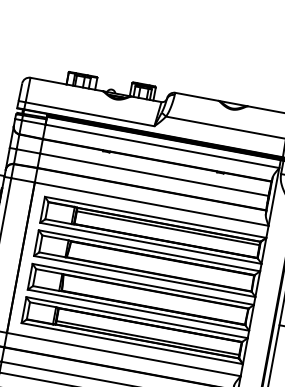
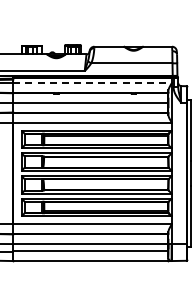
line: (162, 146) -> (92, 83), solid -> dashed

